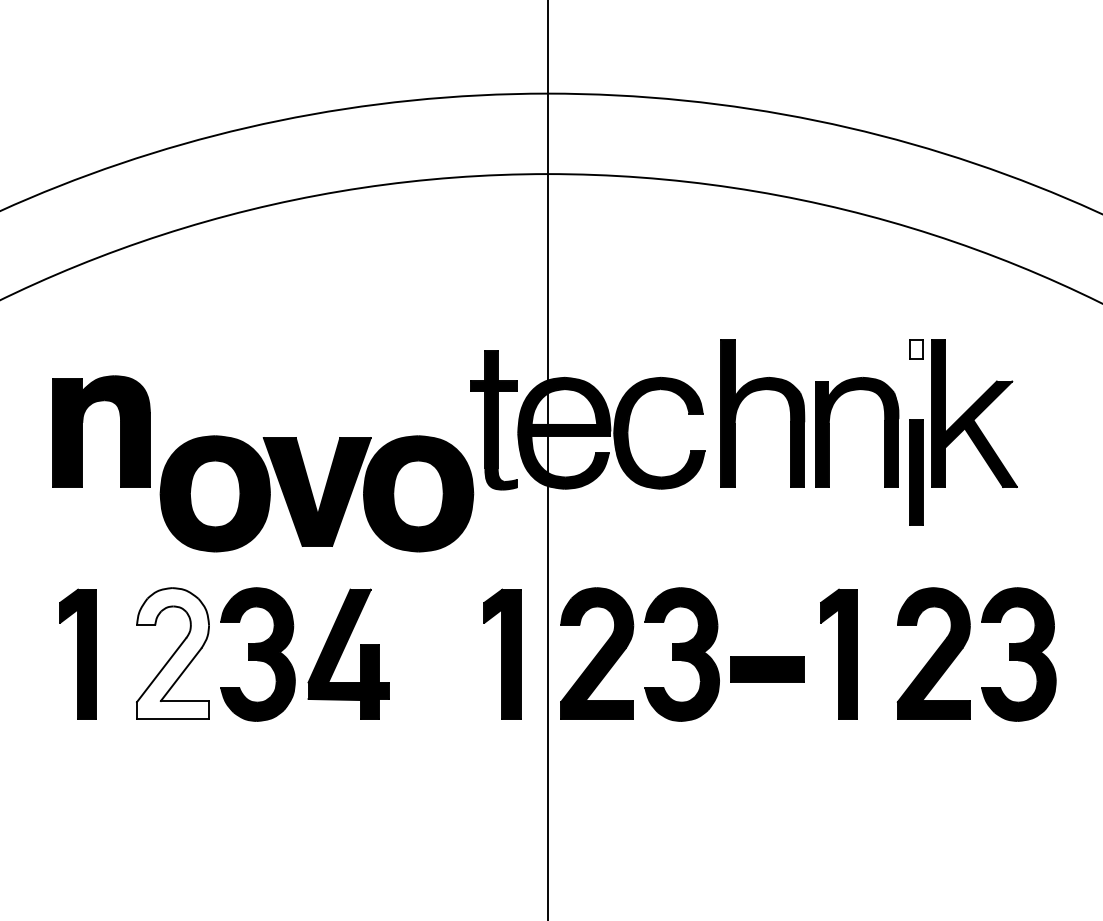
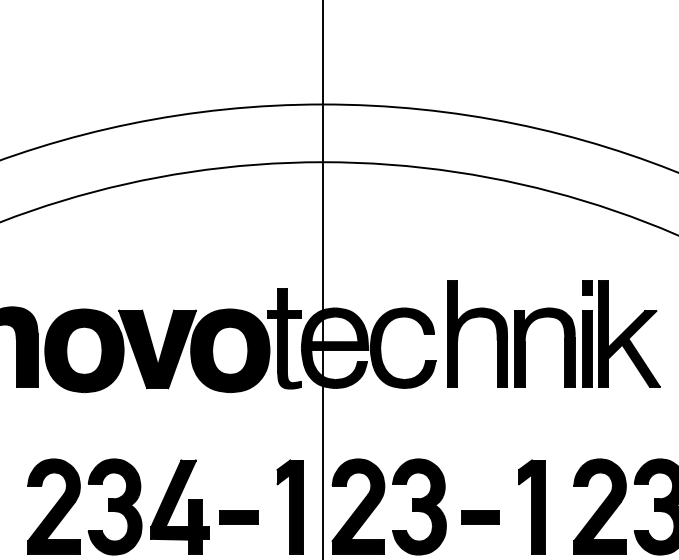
fill: (915, 349) -> (586, 288), added
part: (916, 472) -> (587, 349), moved
part: (316, 493) -> (157, 350), moved
fill: (173, 653) -> (54, 506), added
part: (430, 669) -> (238, 517), added
part: (766, 669) -> (479, 517), size x0.71

